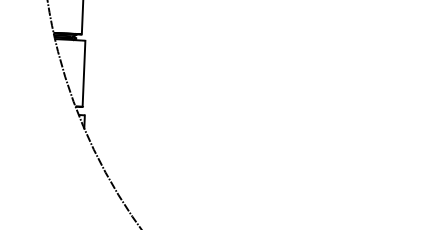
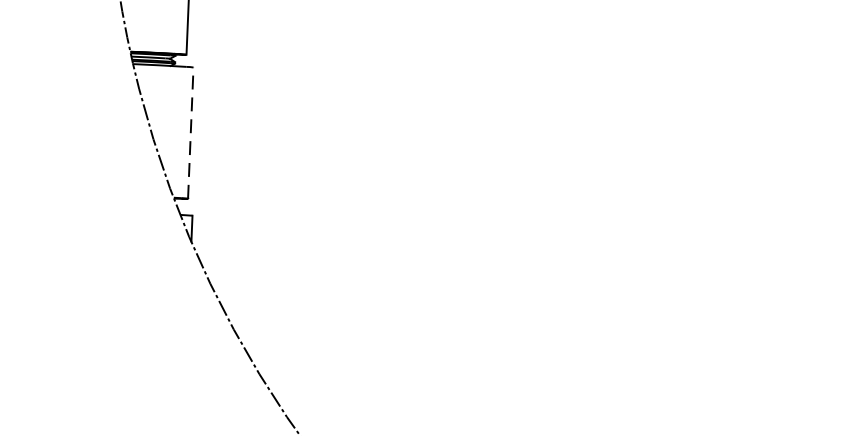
line: (84, 73) -> (191, 132), solid -> dashed

